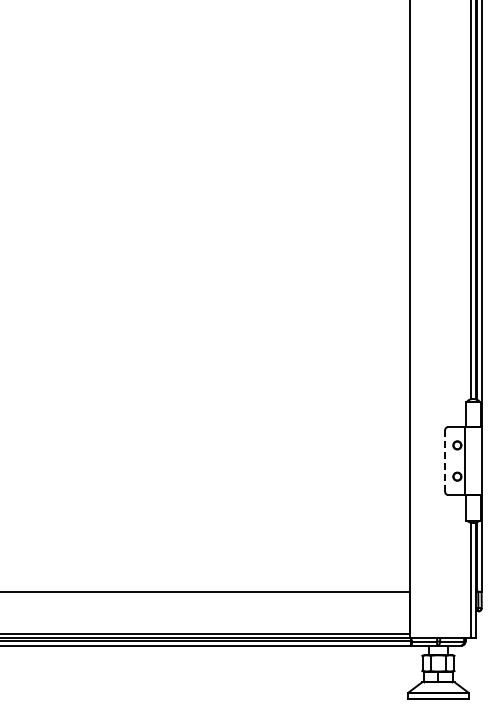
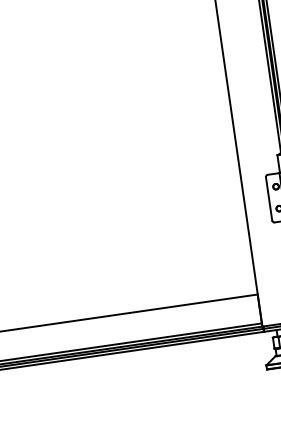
line: (445, 461) -> (269, 199), dashed -> solid

